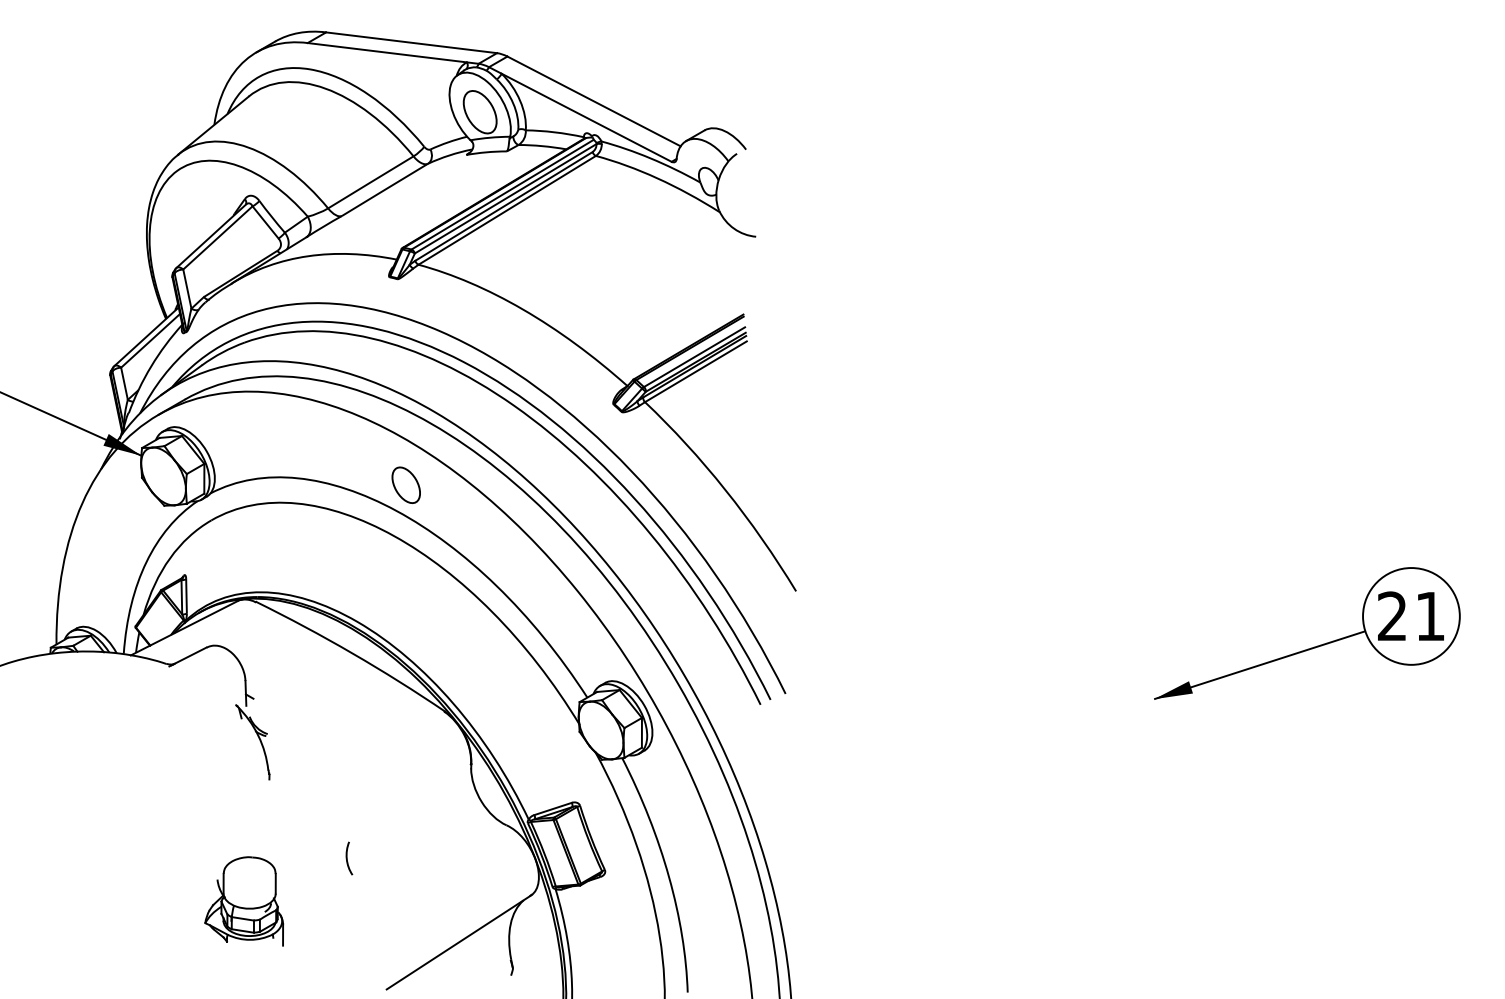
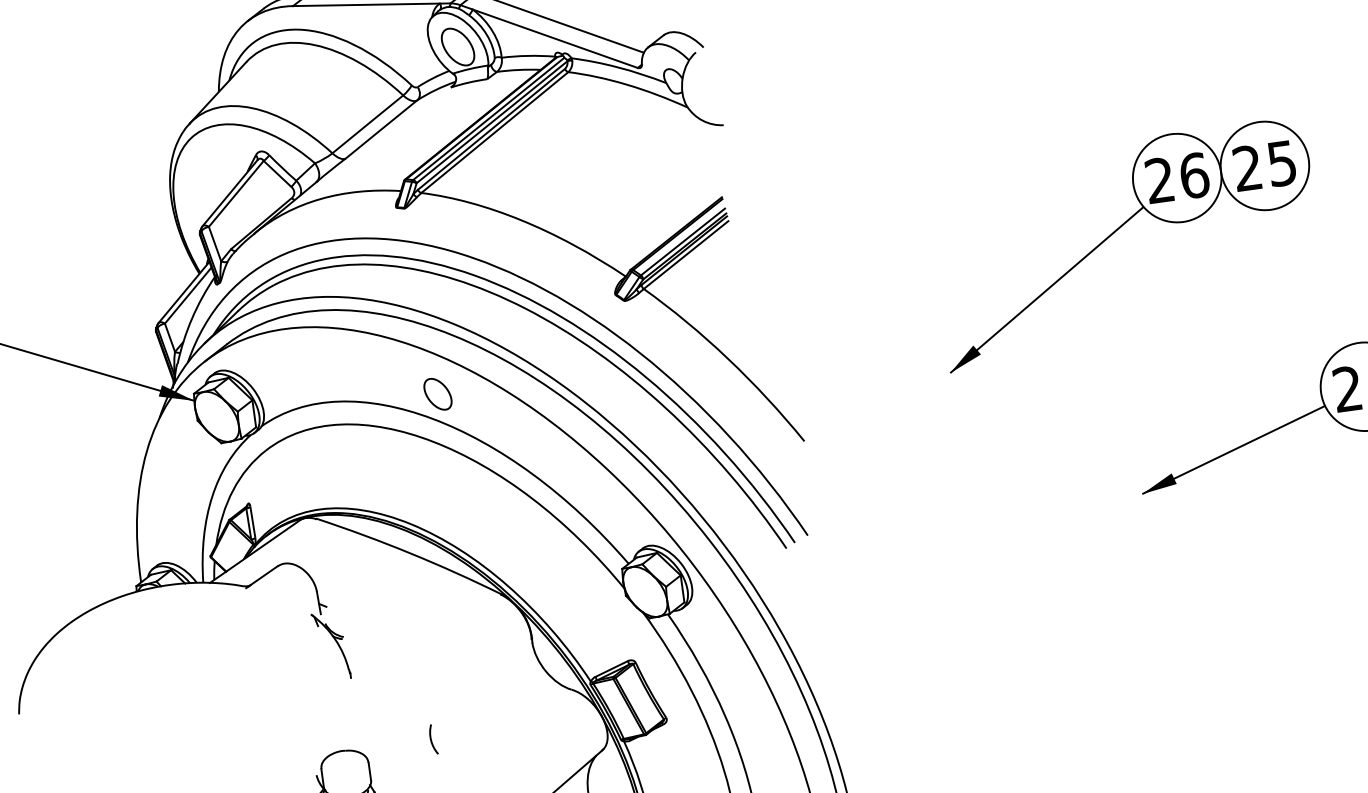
part: (1166, 410) -> (1117, 230), added

